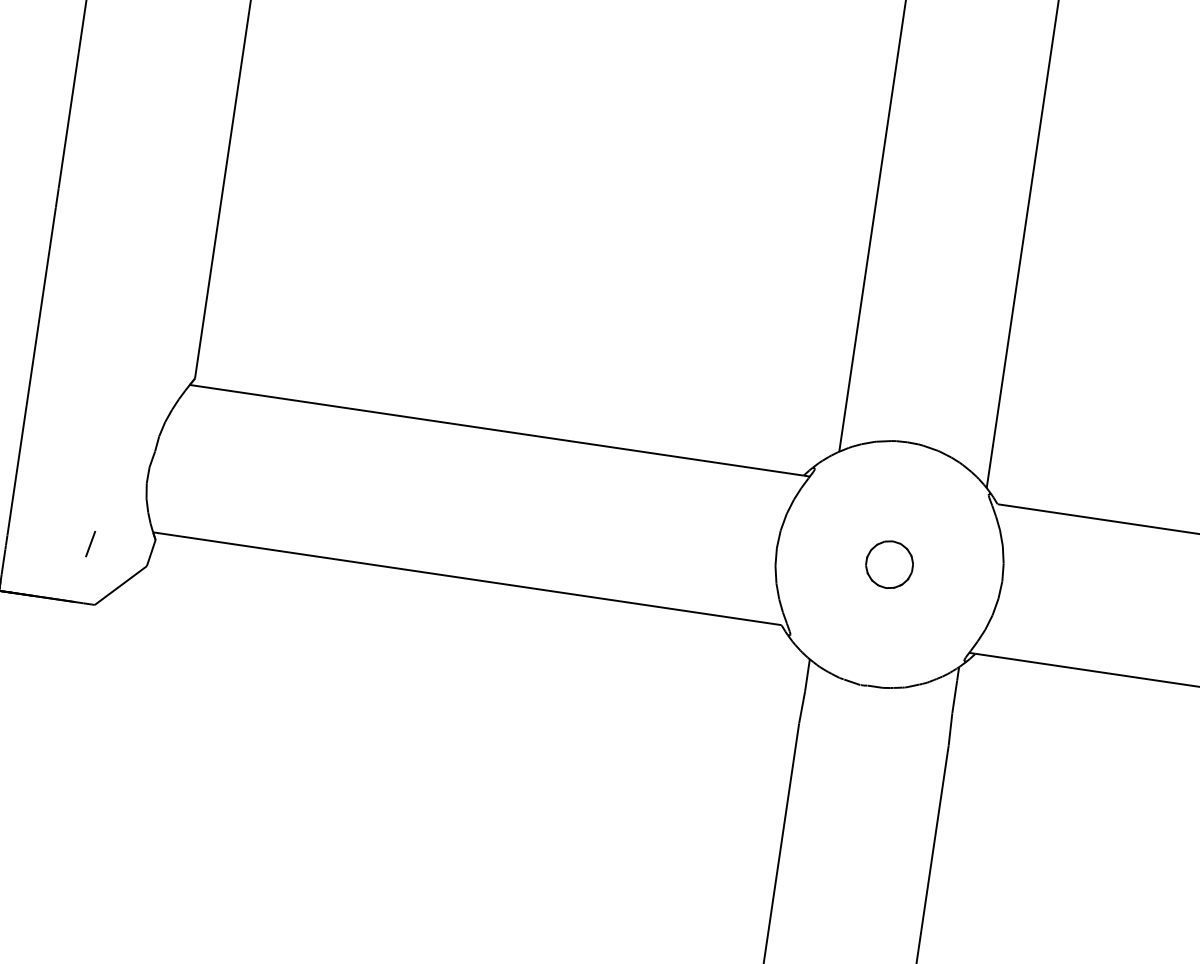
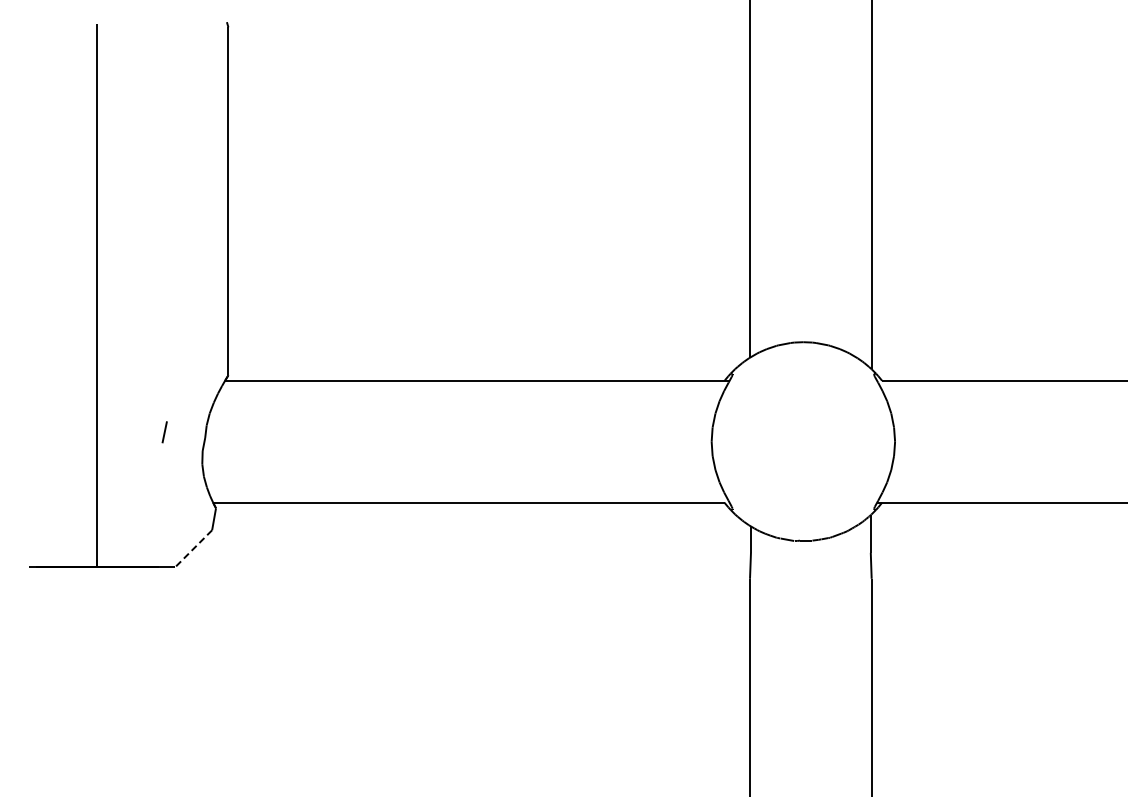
line: (90, 544) -> (164, 432), moved
part: (888, 564) -> (802, 441), removed
line: (120, 586) -> (193, 549), solid -> dashed

